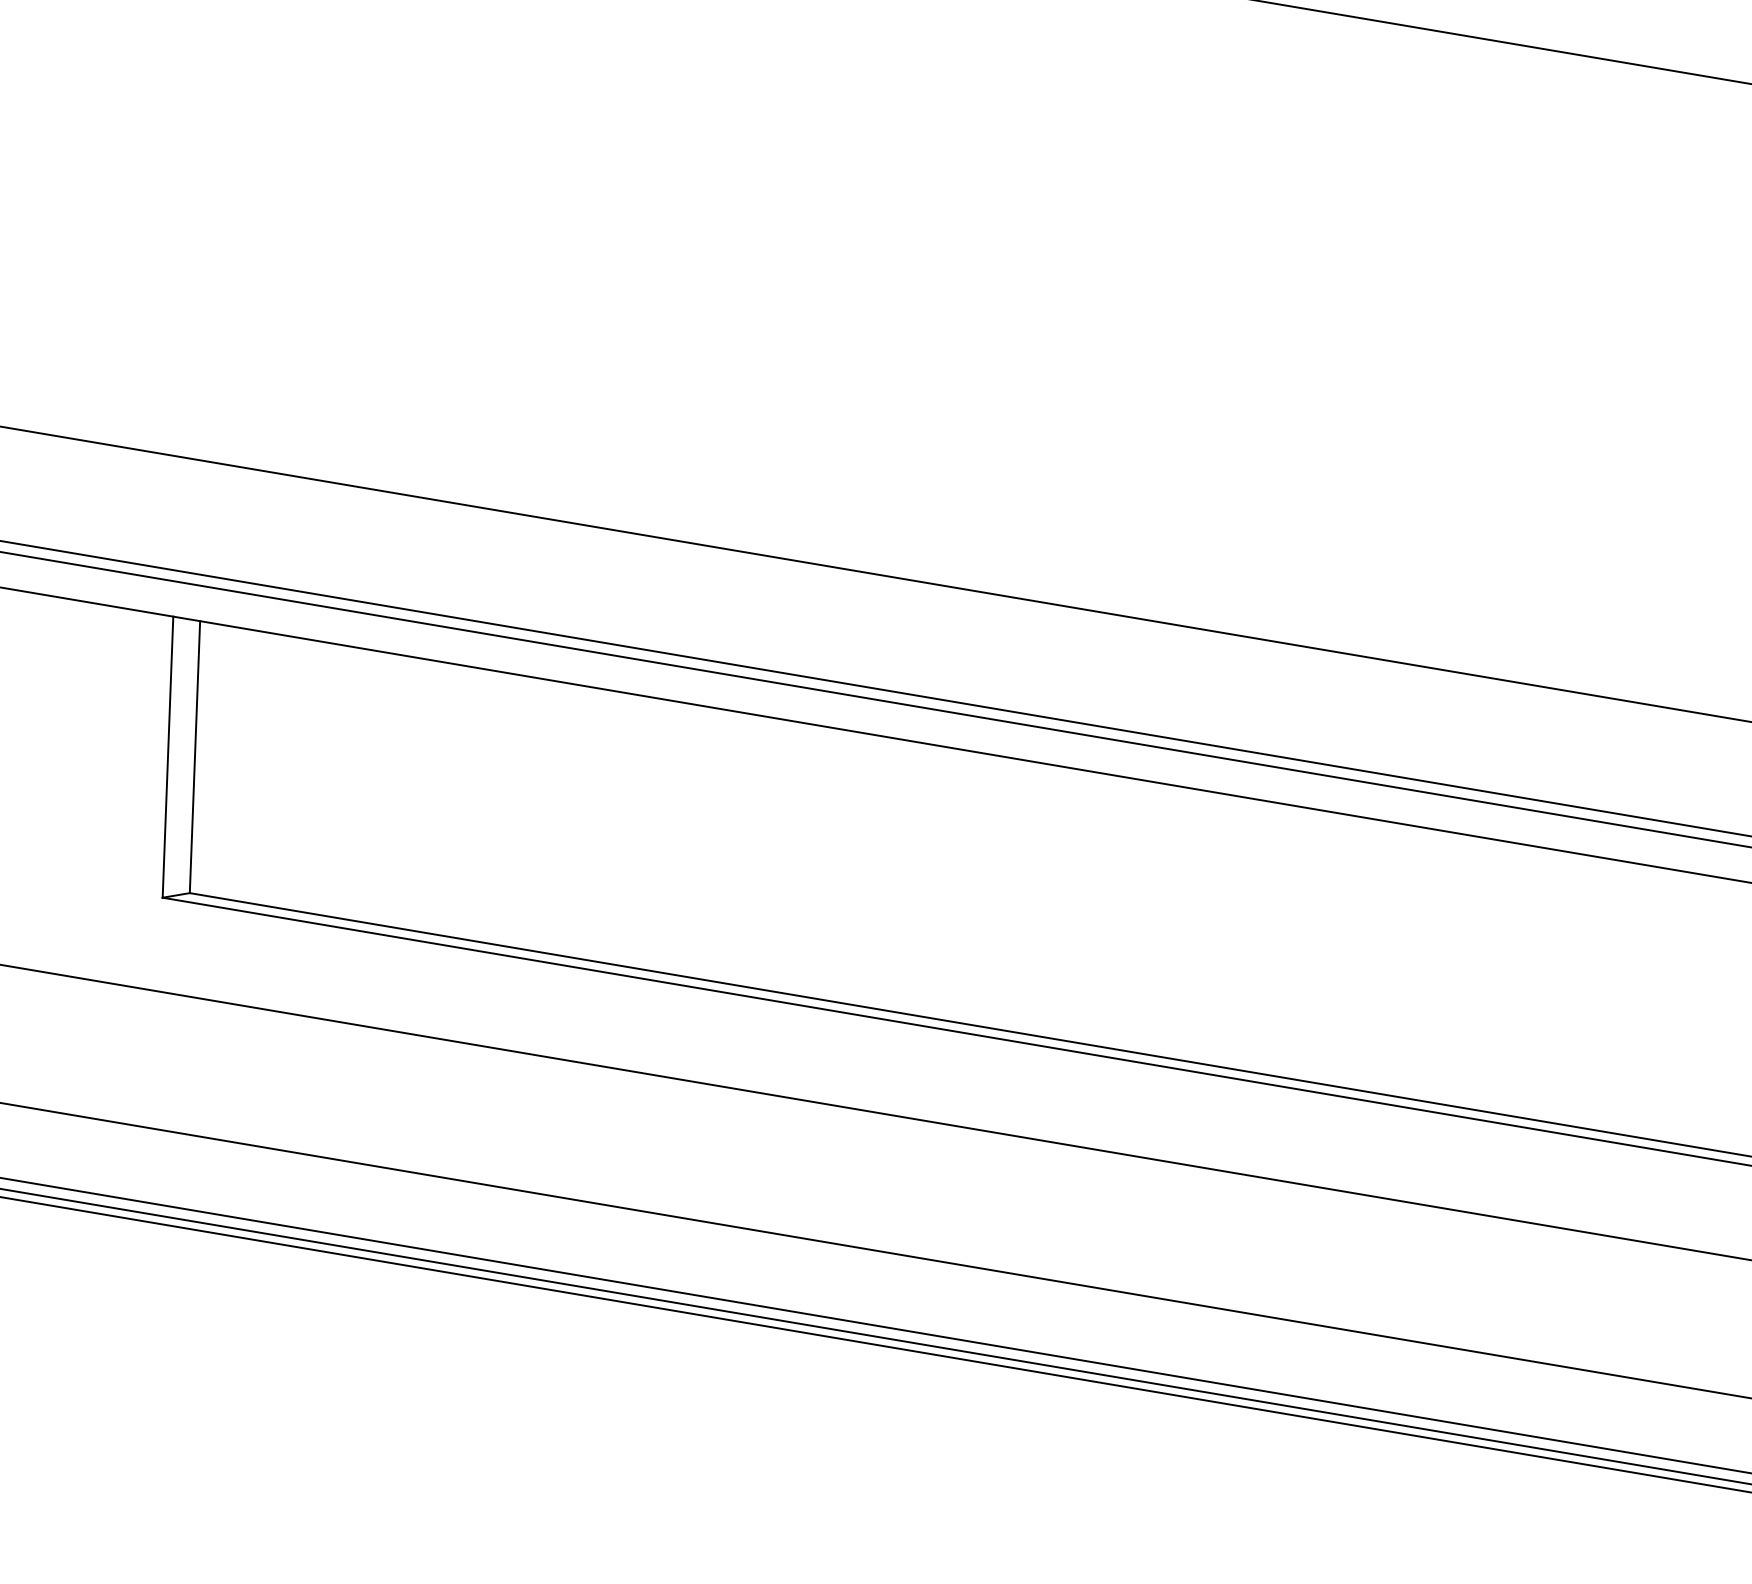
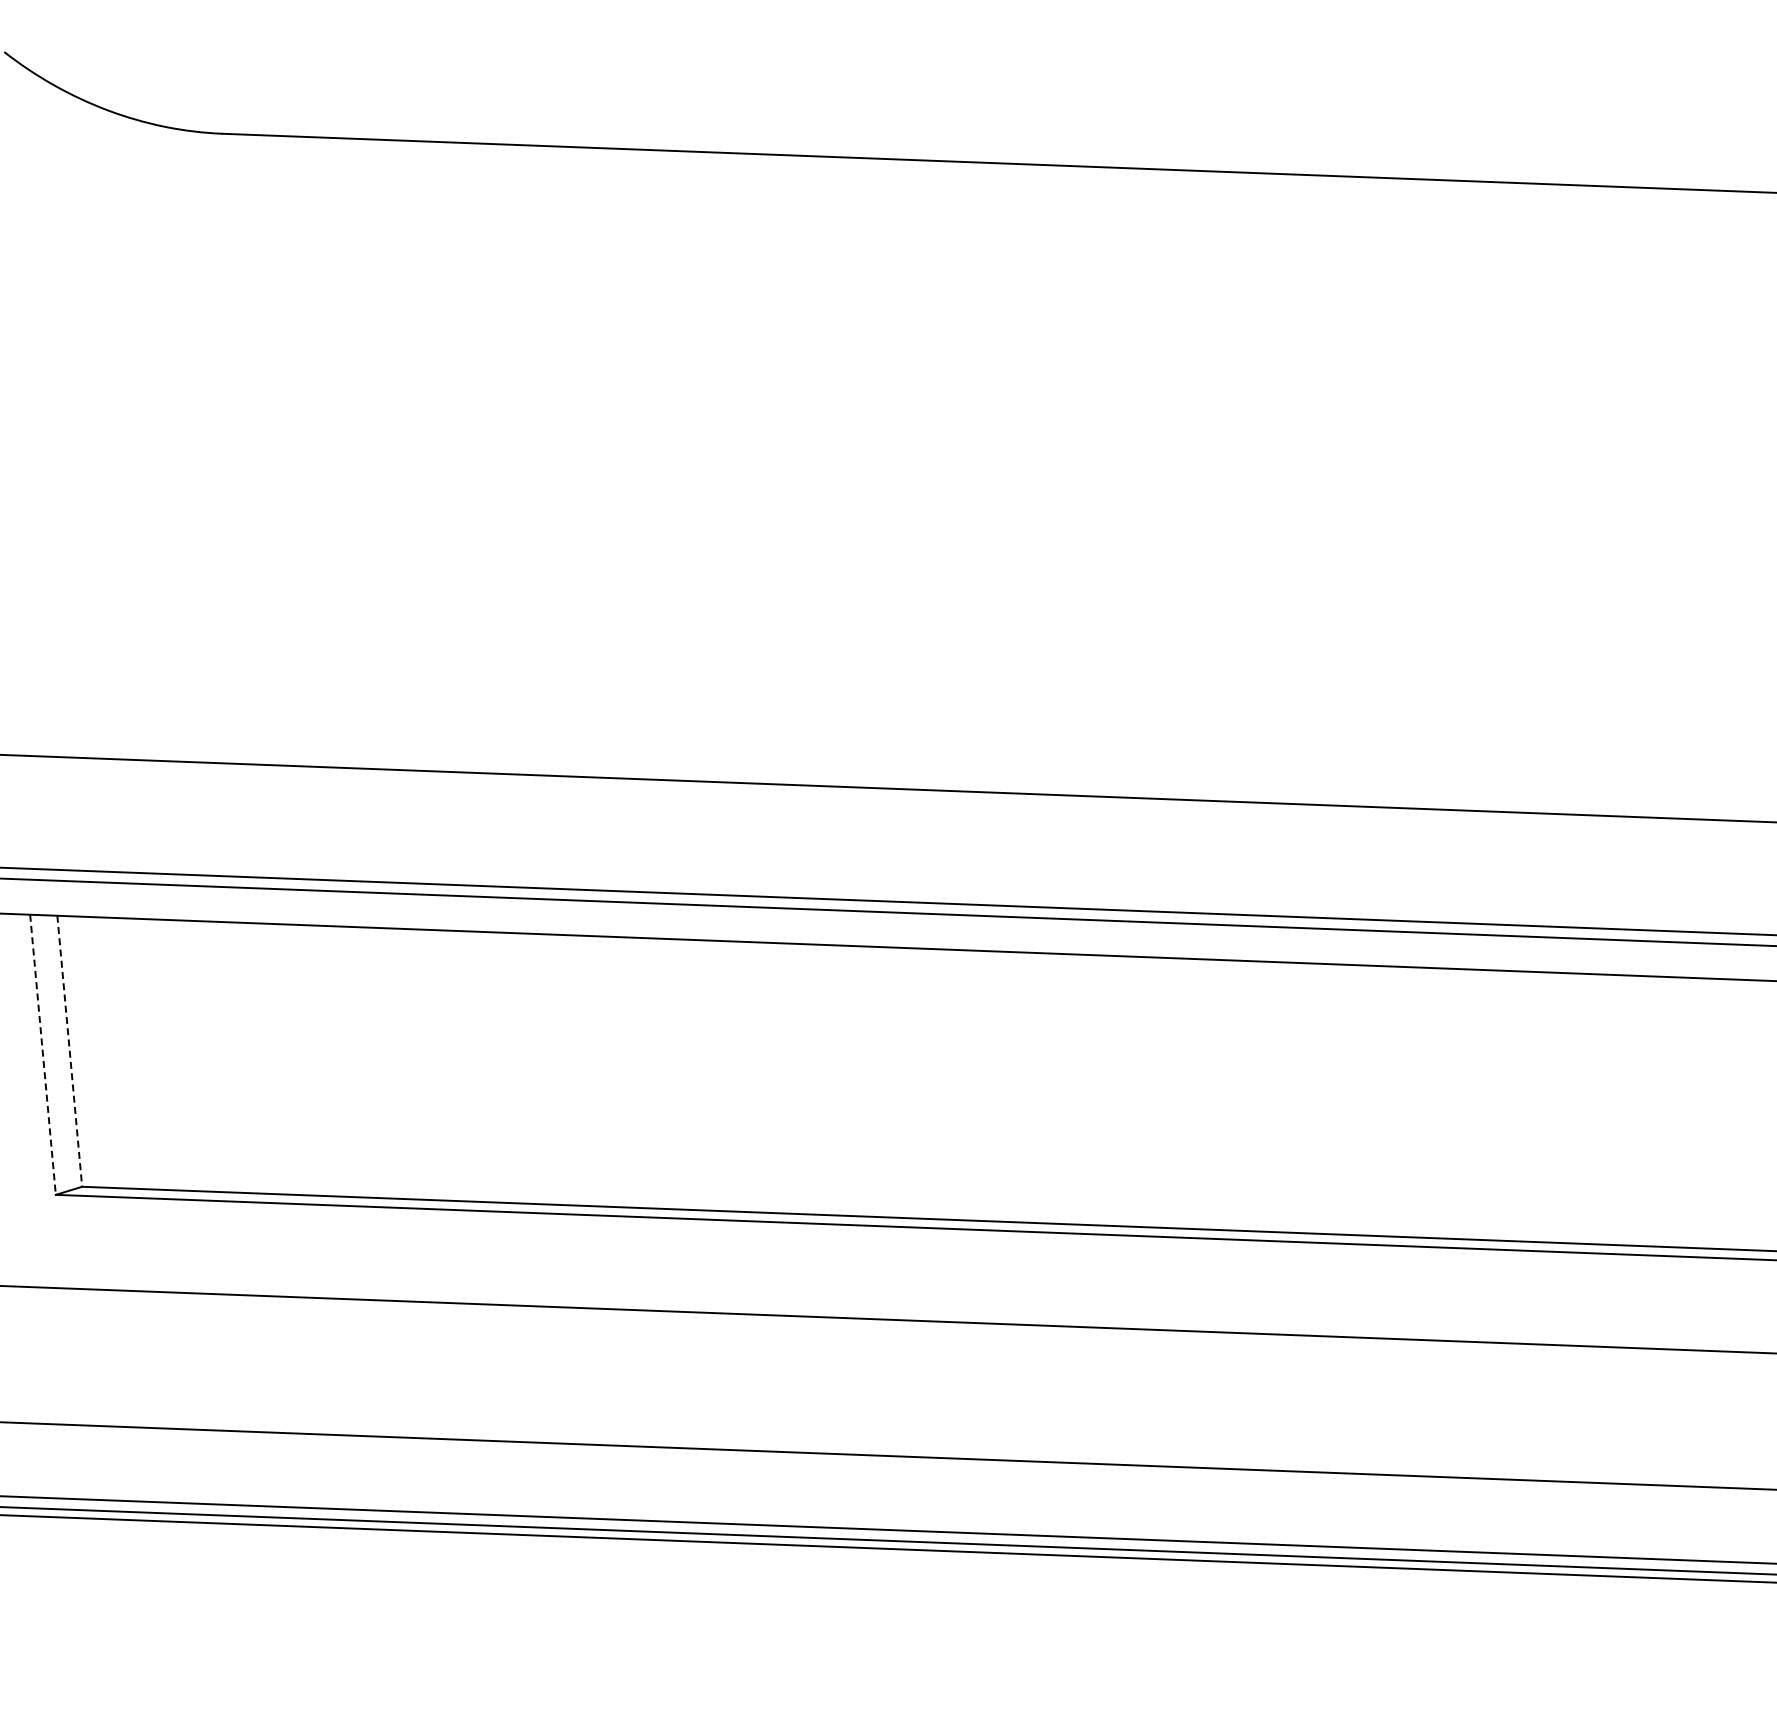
line: (168, 756) -> (43, 1054), solid -> dashed
line: (194, 757) -> (69, 1051), solid -> dashed

